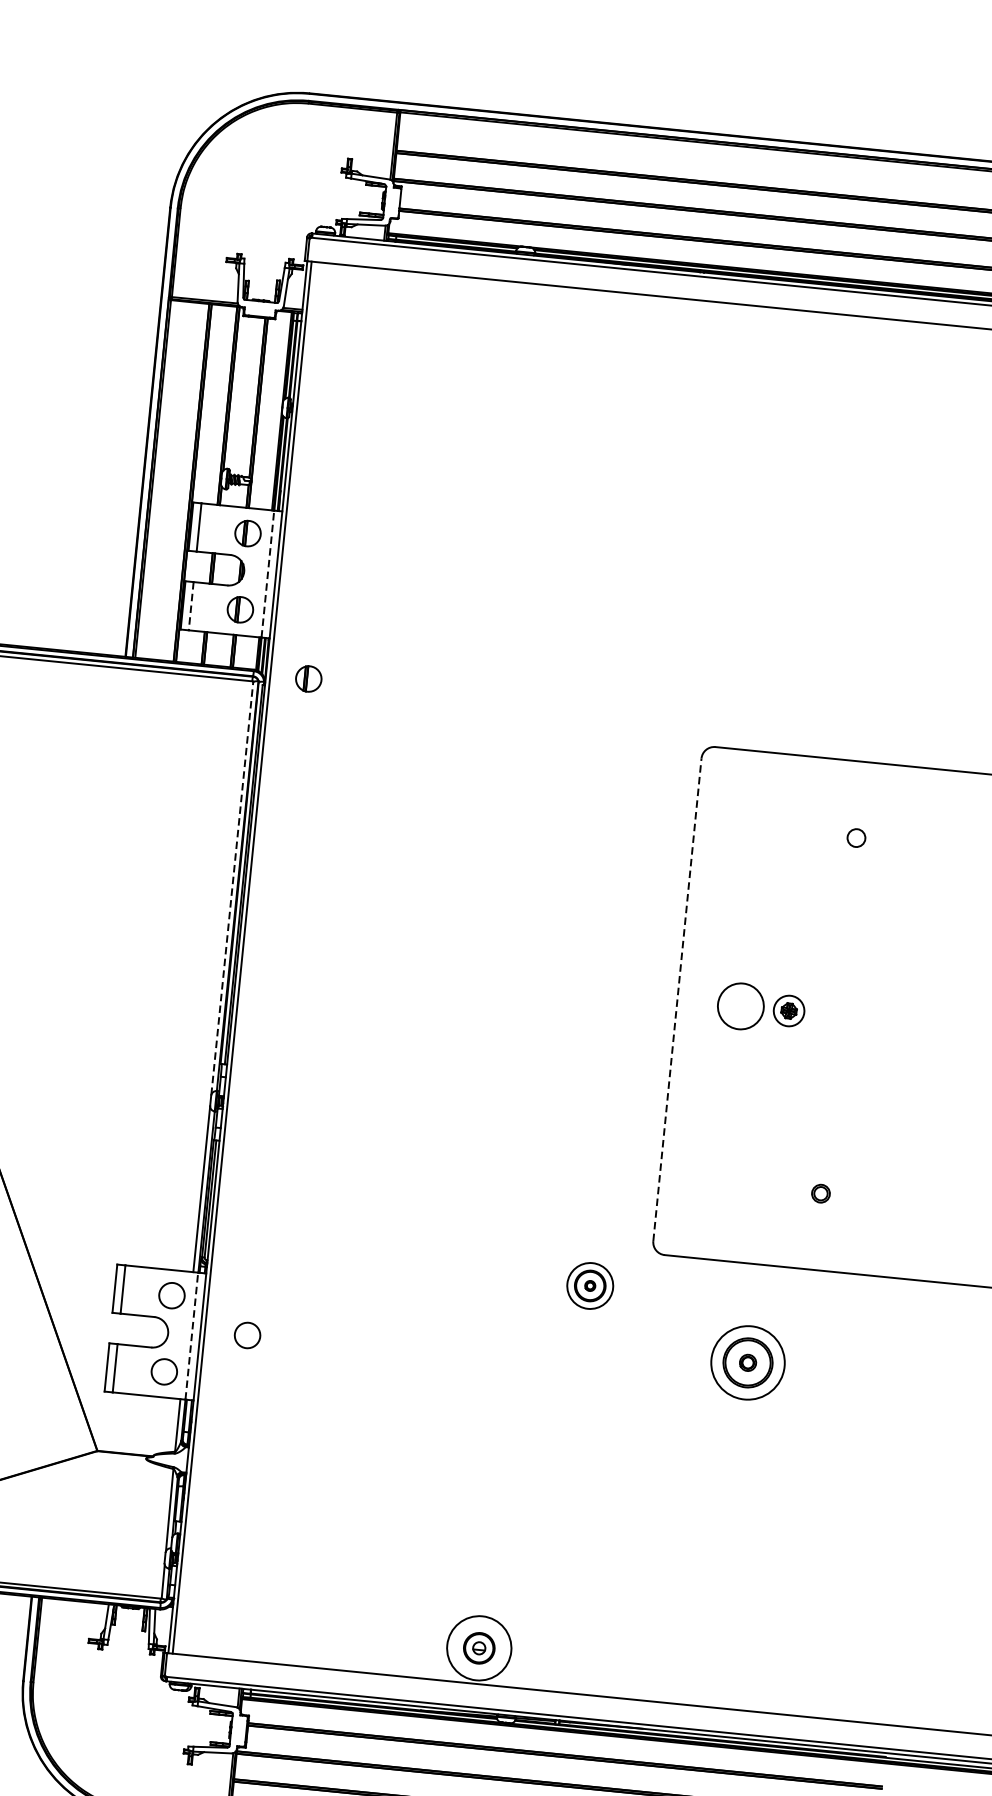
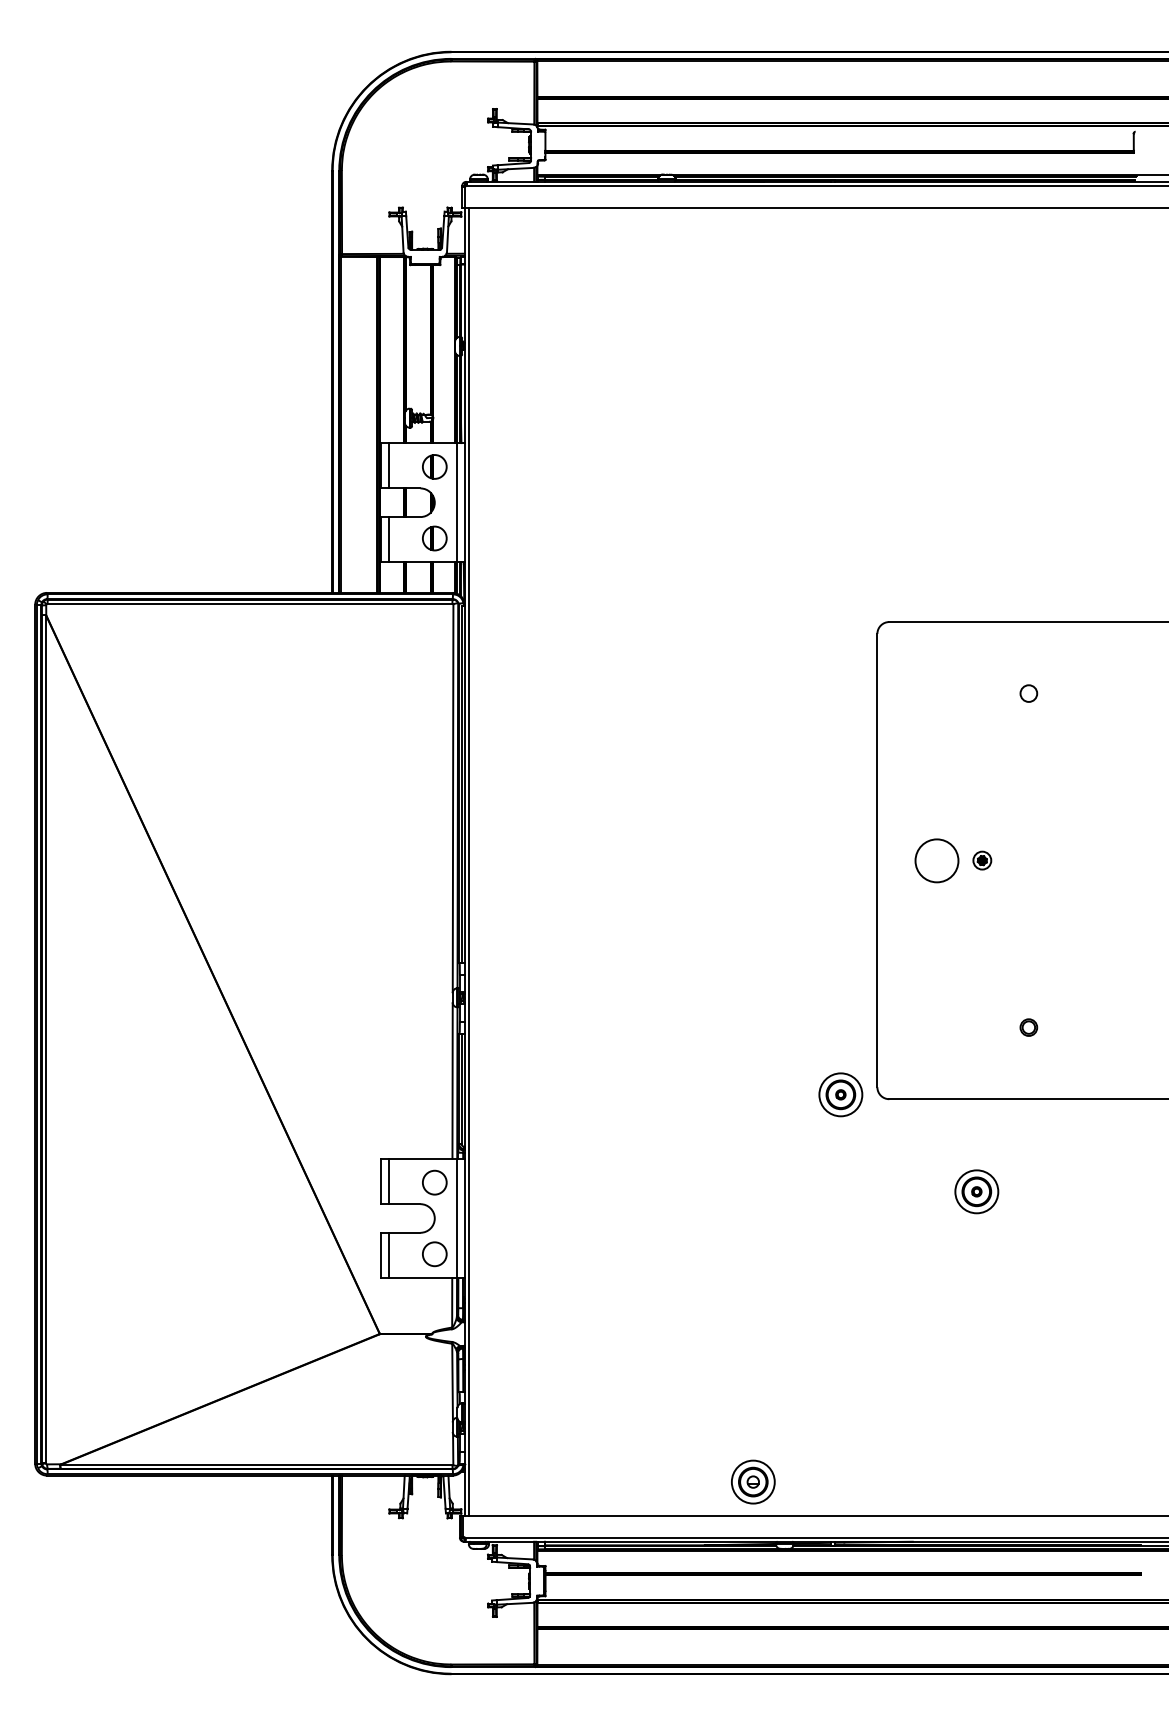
line: (268, 573) -> (457, 502), dashed -> solid
line: (191, 605) -> (388, 539), dashed -> solid
part: (308, 678) -> (504, 596), removed
line: (232, 887) -> (453, 797), dashed -> solid
line: (677, 999) -> (877, 860), dashed -> solid
part: (789, 1010) -> (982, 860), size x0.62
part: (589, 1285) -> (840, 1094), moved
circle: (247, 1335) -> (508, 1212), removed
line: (192, 1336) -> (457, 1218), dashed -> solid
part: (747, 1362) -> (976, 1191), size x0.62
circle: (478, 1647) -> (752, 1481), size x0.71

